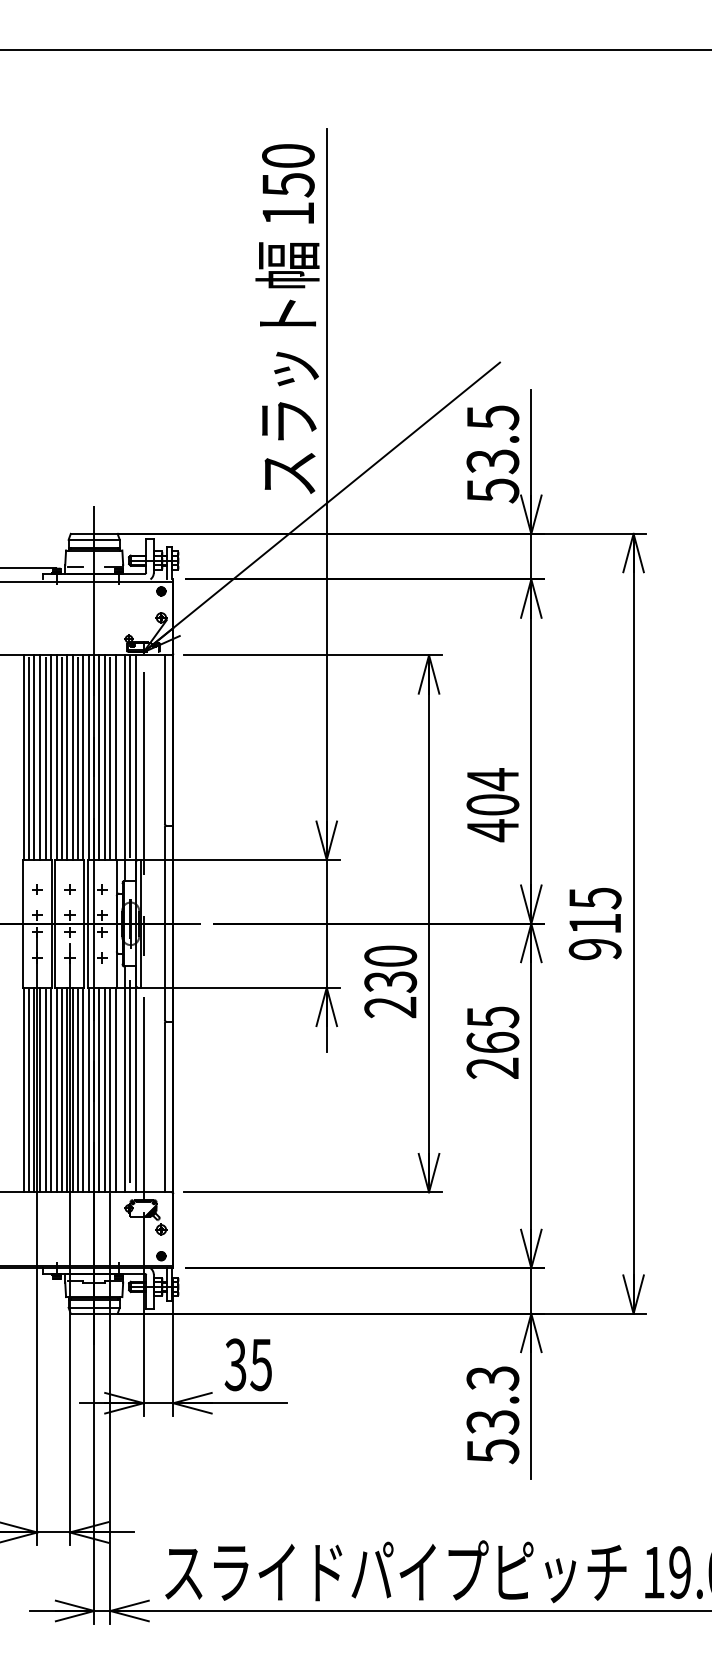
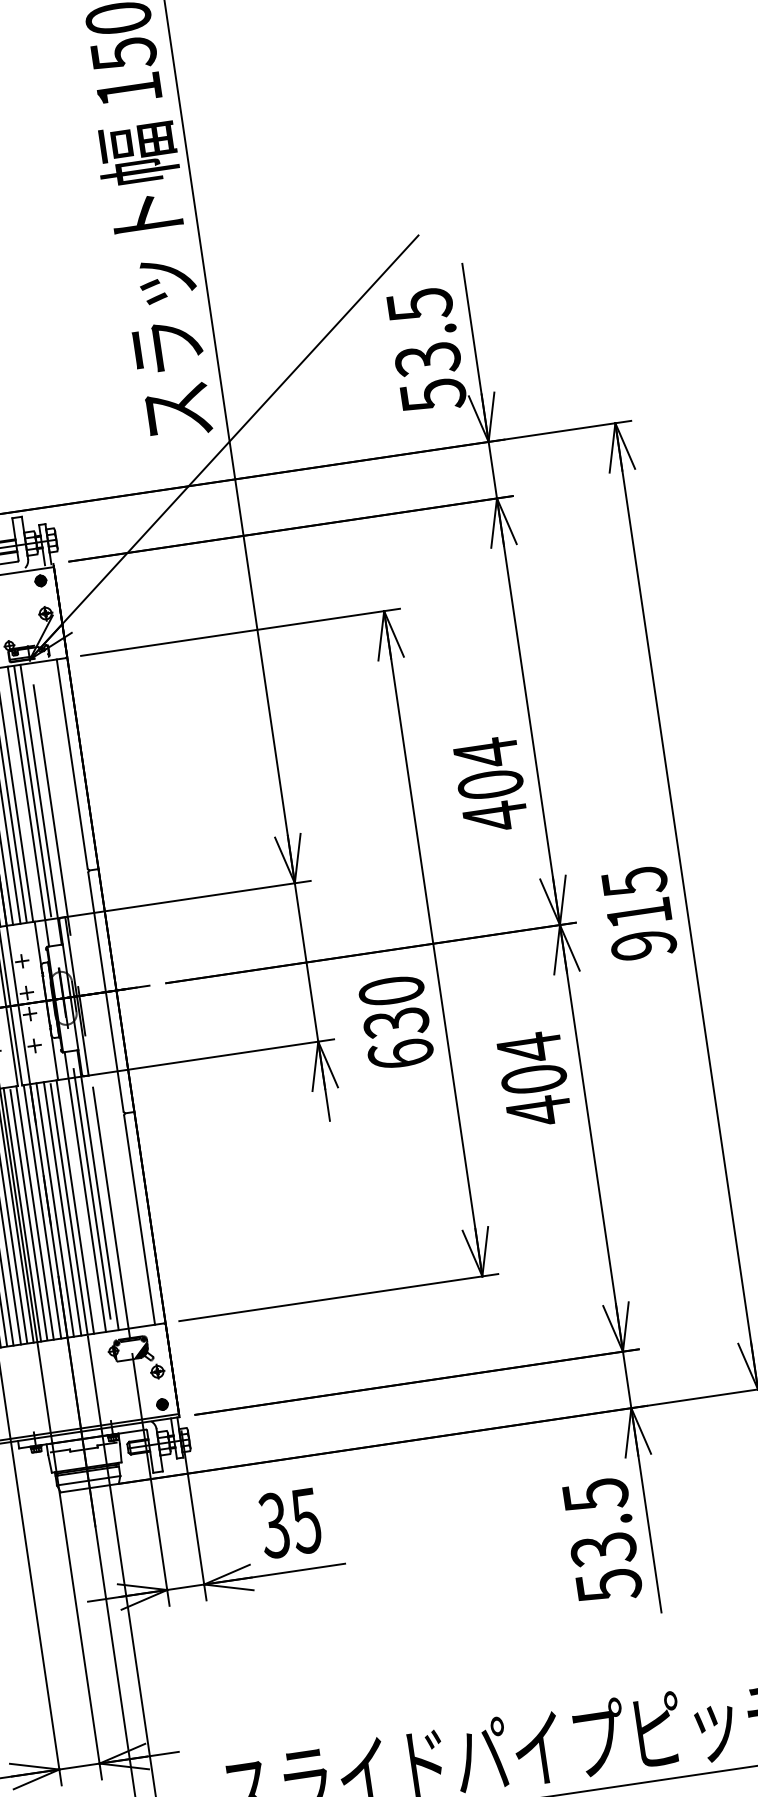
text: (390, 1007) -> (400, 1054), 230 -> 630
text: (492, 1042) -> (533, 1079), 265 -> 404
text: (492, 1378) -> (595, 1495), 53.3 -> 53.5

